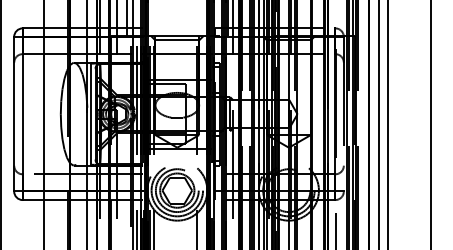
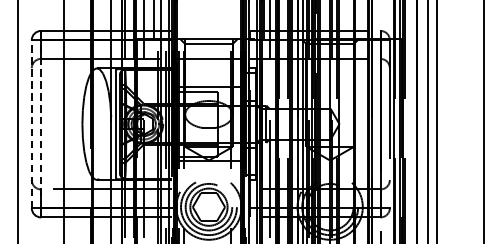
line: (14, 113) -> (32, 123), solid -> dashed
line: (22, 113) -> (40, 123), solid -> dashed

